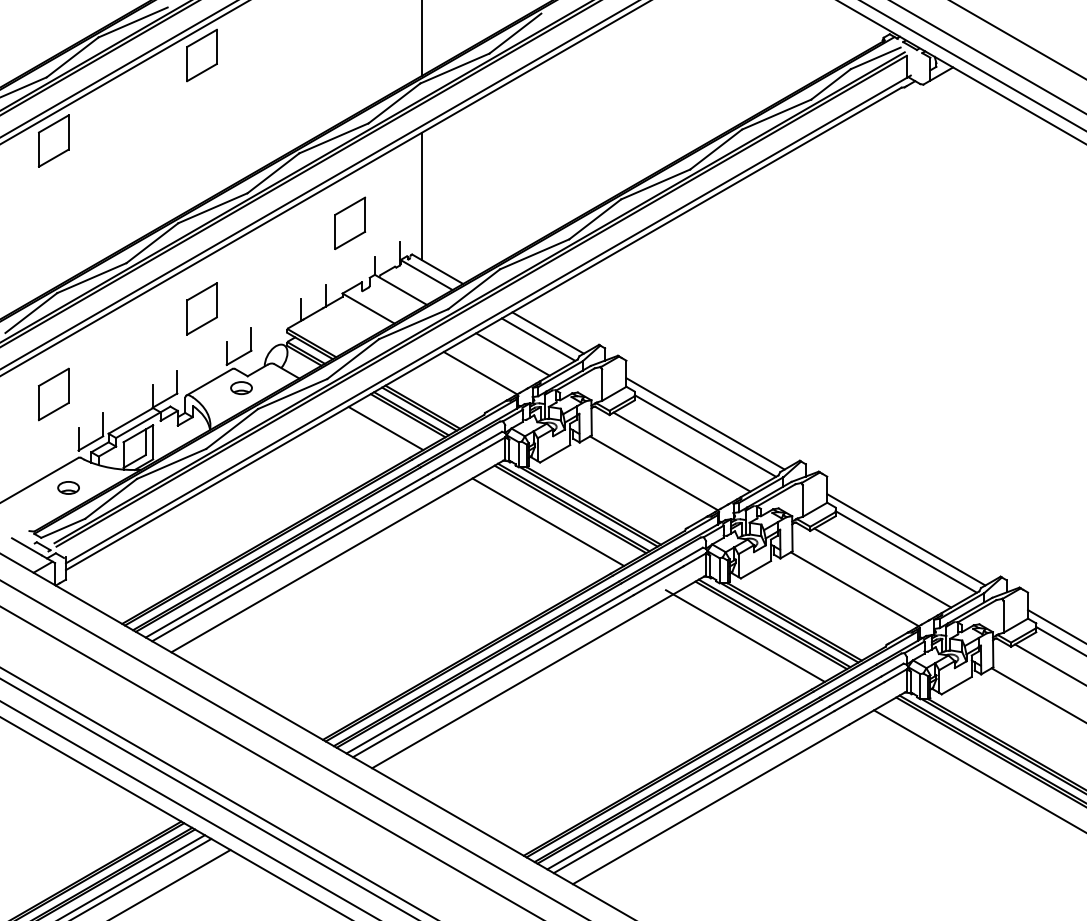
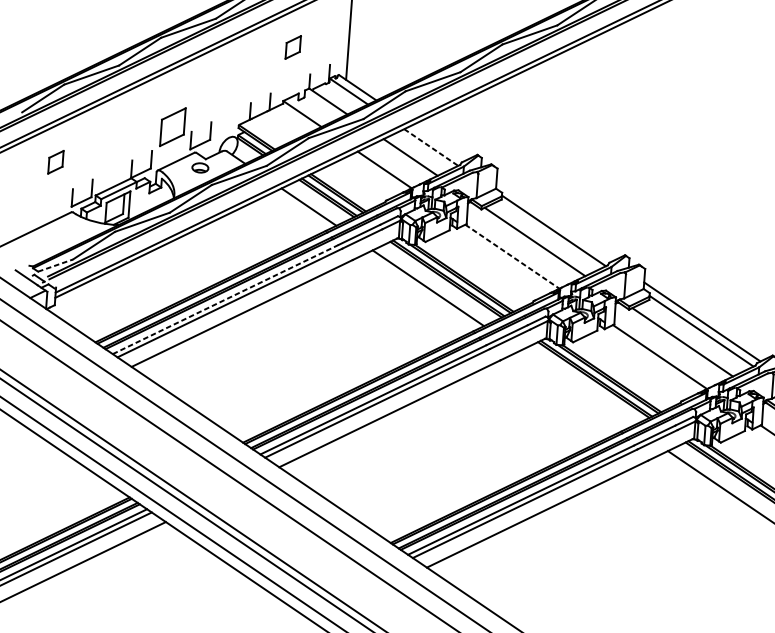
part: (350, 222) -> (293, 46), size x0.6
part: (201, 308) -> (172, 126), moved
line: (547, 332) -> (438, 142), removed
line: (539, 339) -> (431, 147), solid -> dashed
part: (53, 394) -> (55, 162), size x0.6
line: (705, 423) -> (554, 221), removed
line: (654, 473) -> (512, 256), solid -> dashed
part: (68, 487) -> (61, 234), removed
line: (63, 528) -> (55, 265), solid -> dashed
line: (286, 556) -> (225, 299), solid -> dashed
line: (745, 635) -> (573, 386), removed

